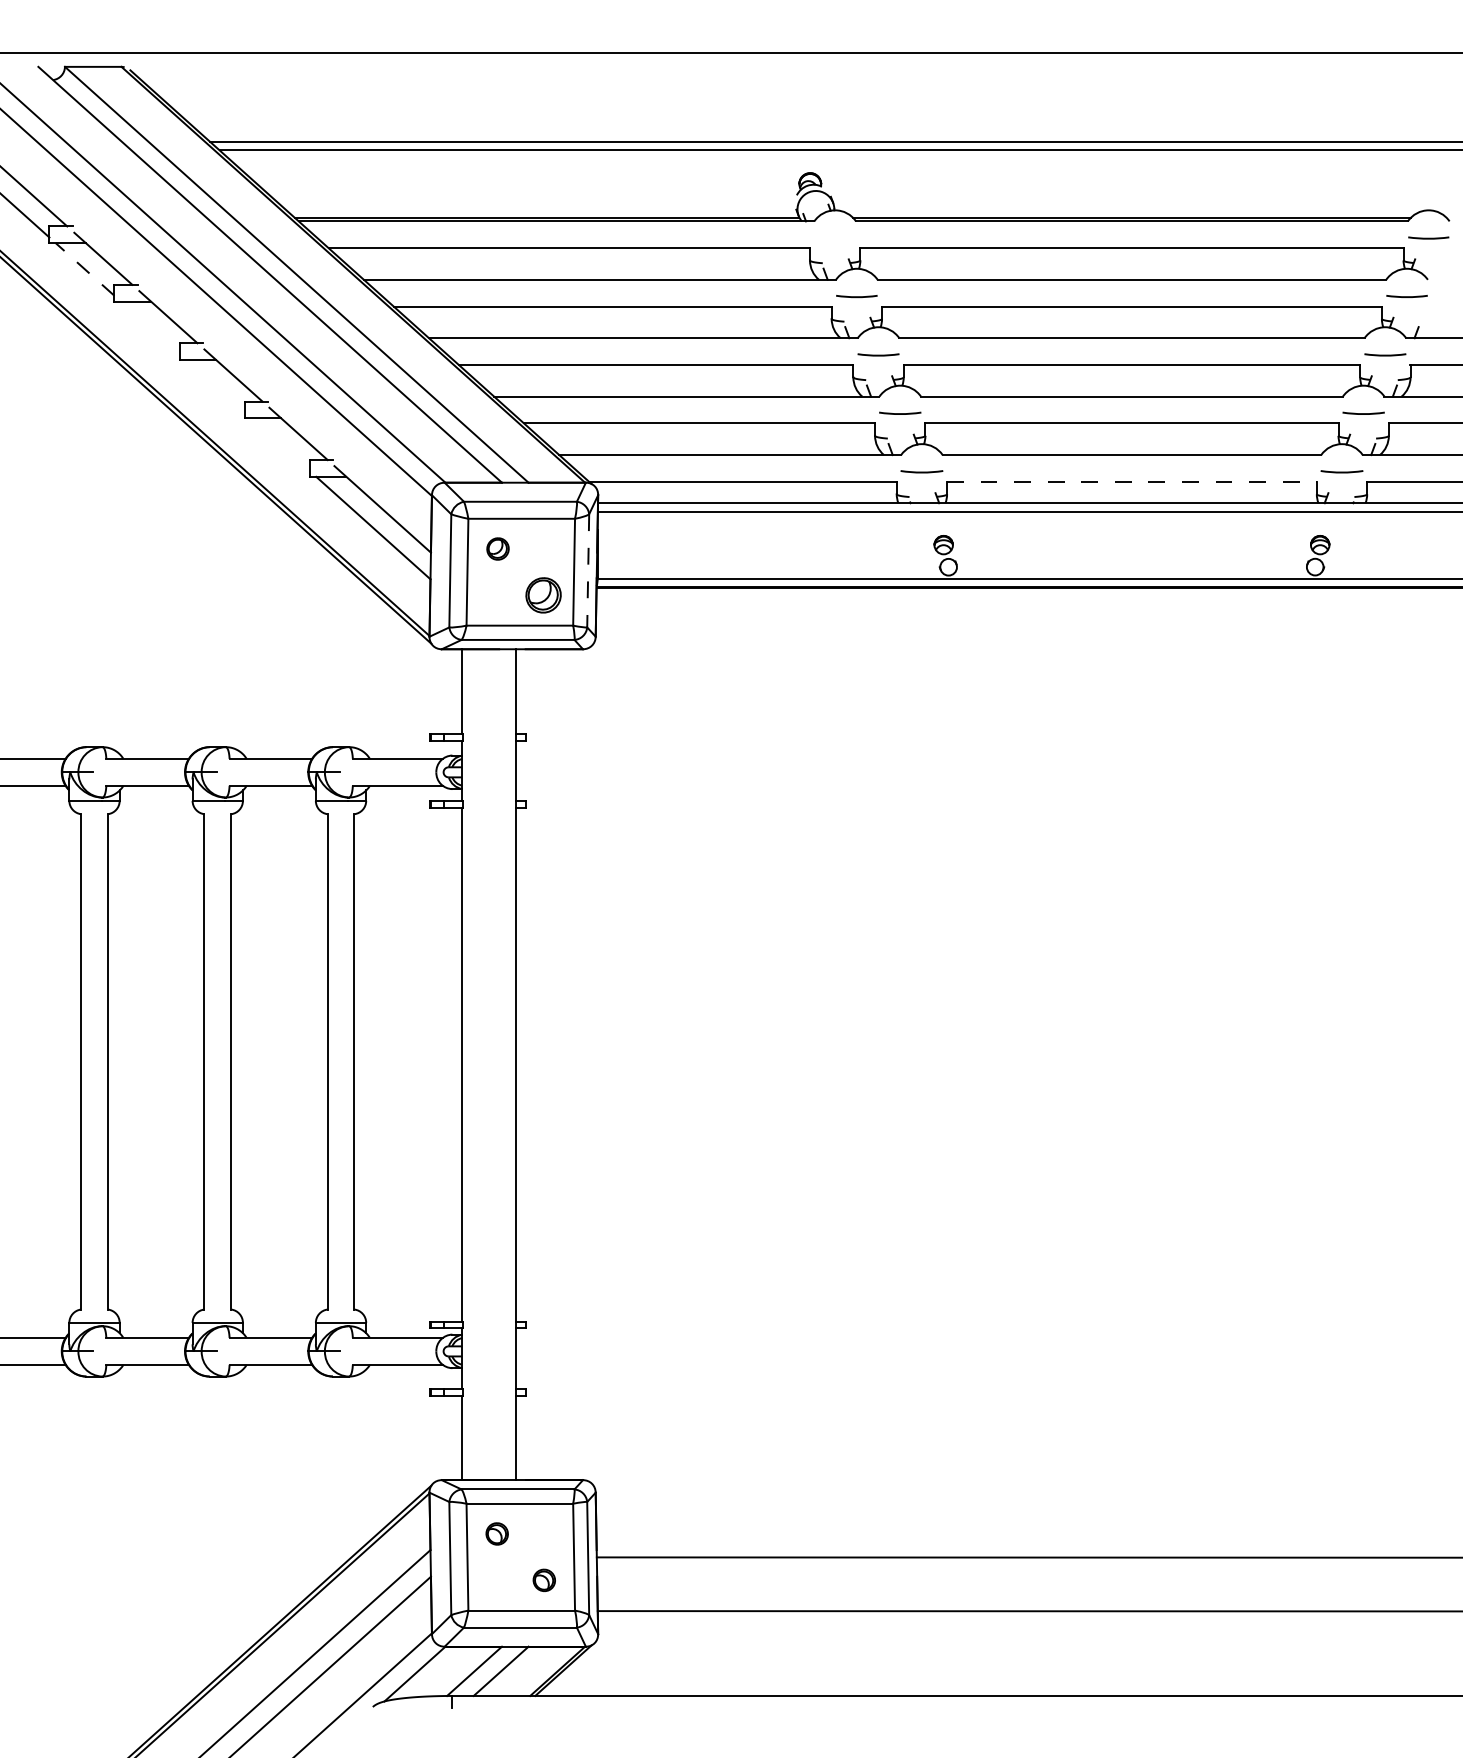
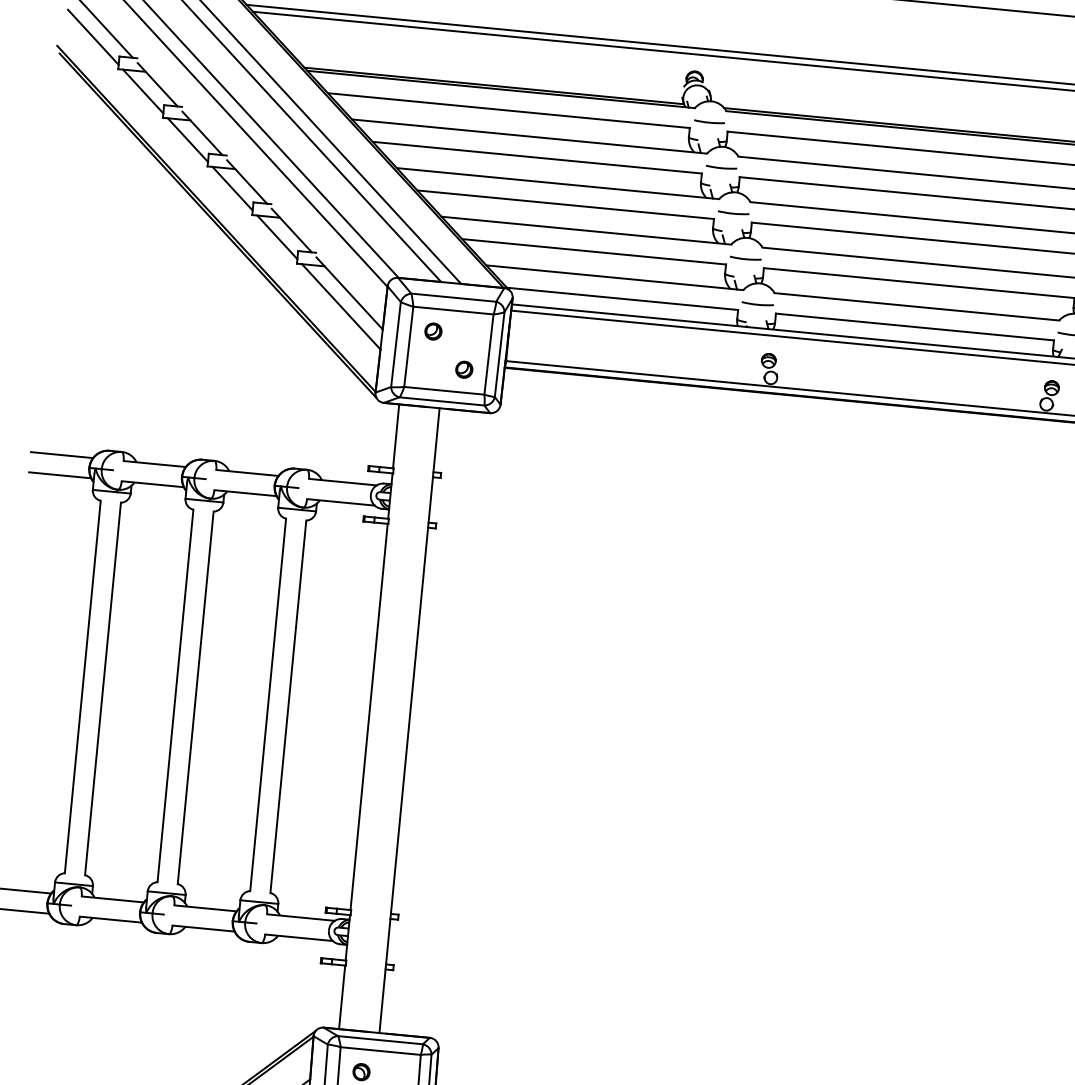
line: (834, 237) -> (709, 121), added
line: (84, 269) -> (142, 91), dashed -> solid
line: (149, 327) -> (187, 139), added
line: (215, 386) -> (232, 188), added
line: (280, 444) -> (277, 237), added
line: (1131, 481) -> (914, 326), dashed -> solid
line: (588, 570) -> (499, 354), dashed -> solid
part: (543, 595) -> (464, 369), size x0.62

